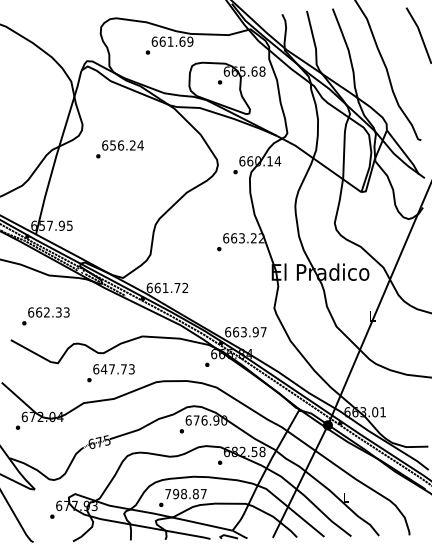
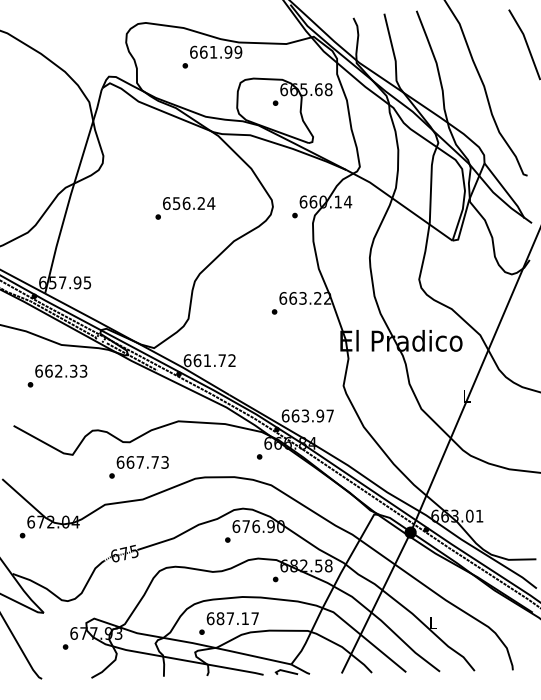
text: (182, 41) -> (228, 52), 661.69 -> 661.99
text: (119, 149) -> (184, 208), moved
text: (45, 316) -> (57, 376), moved
text: (103, 369) -> (129, 462), 647.73 -> 667.73
text: (181, 494) -> (227, 619), 798.87 -> 687.17

